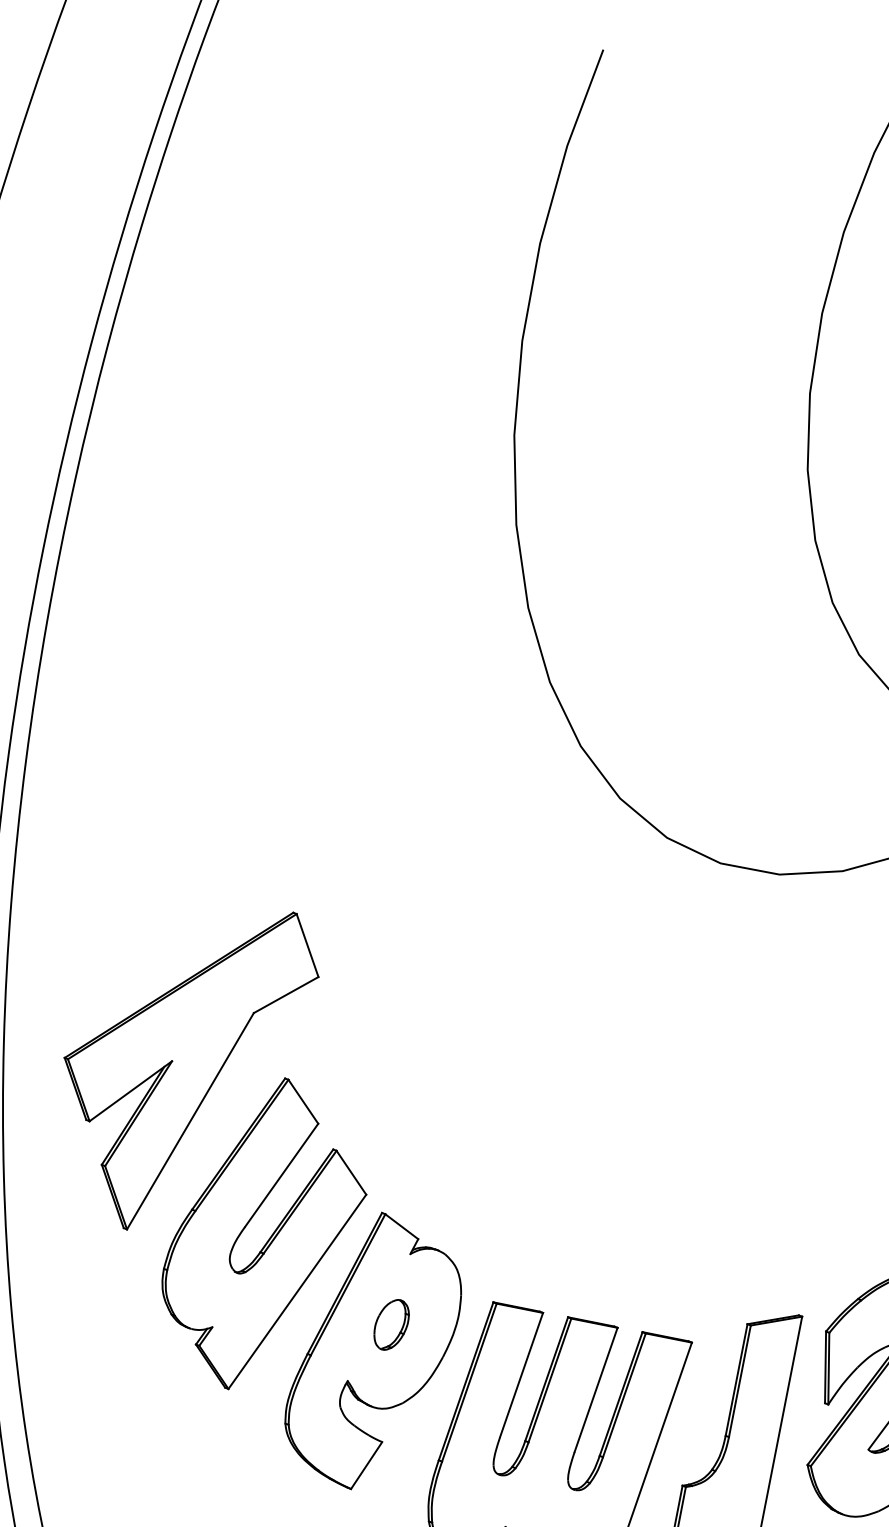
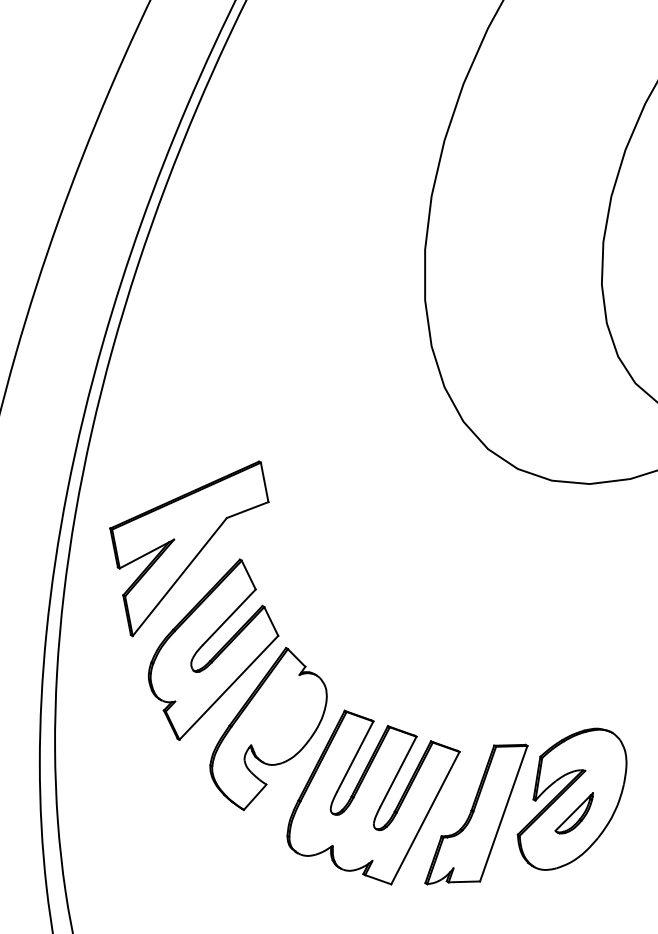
part: (392, 1324) -> (282, 715), removed

